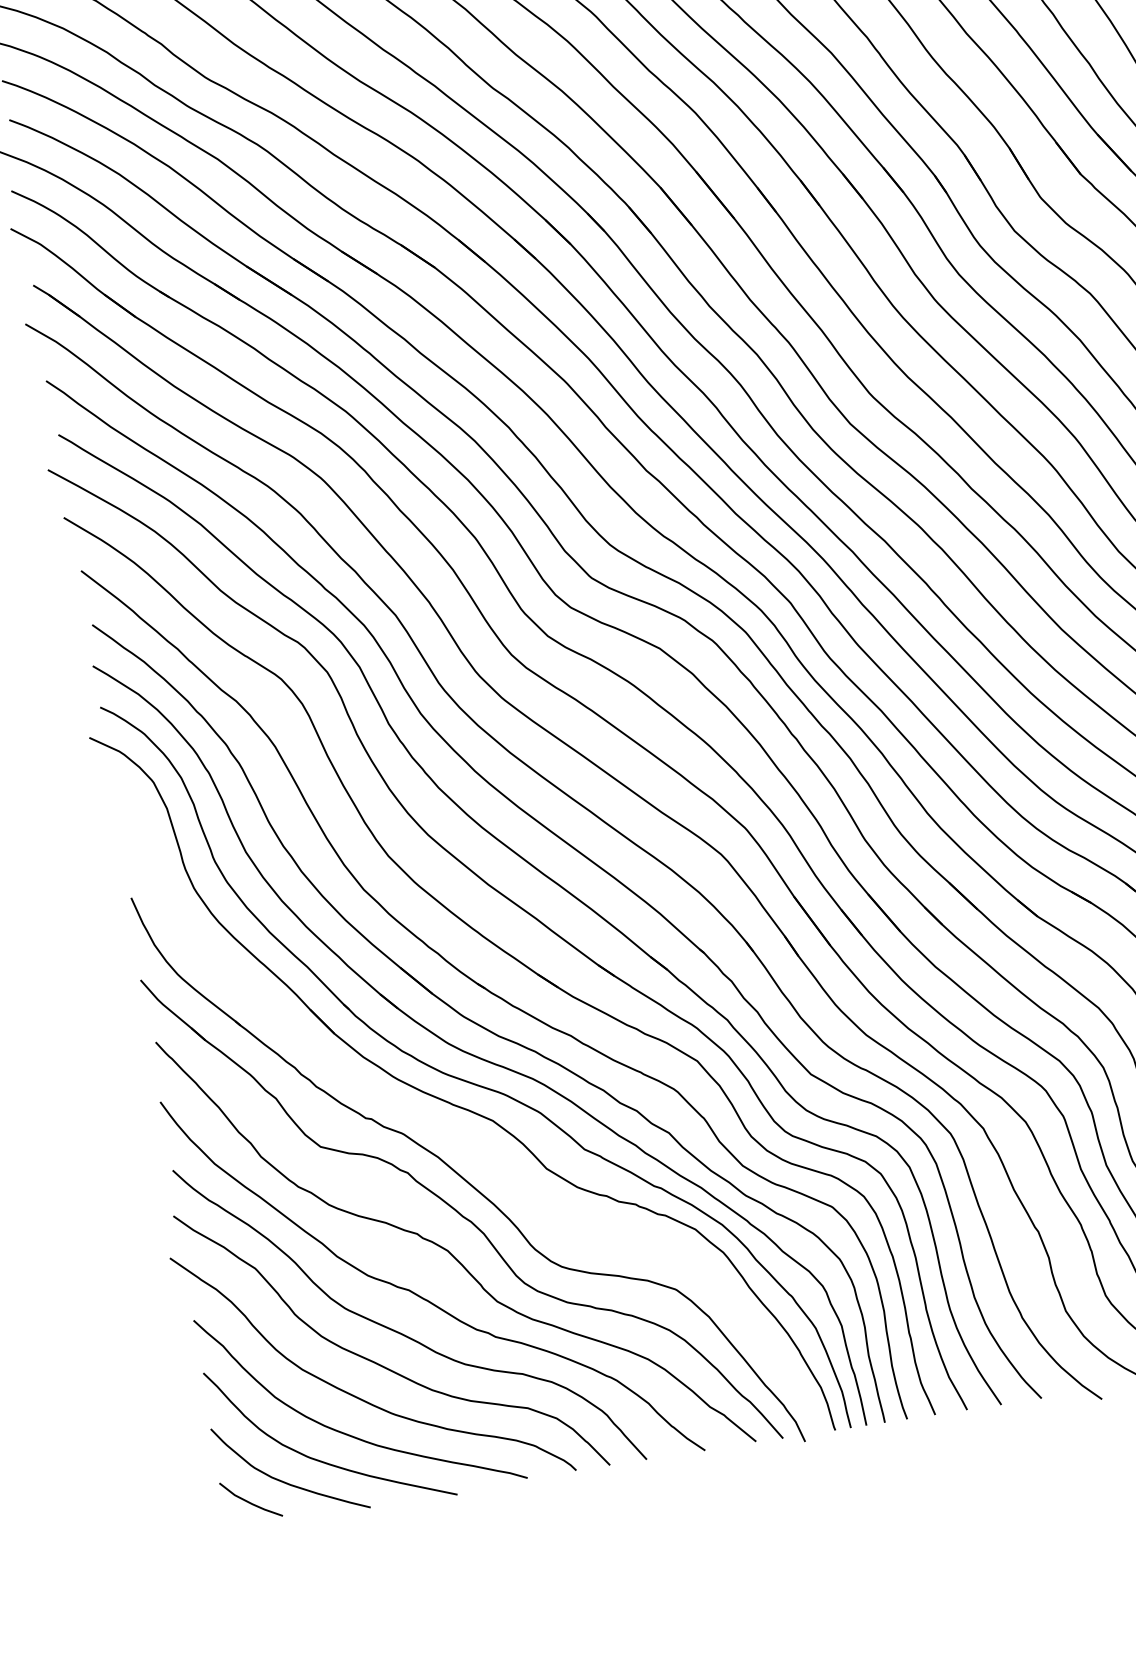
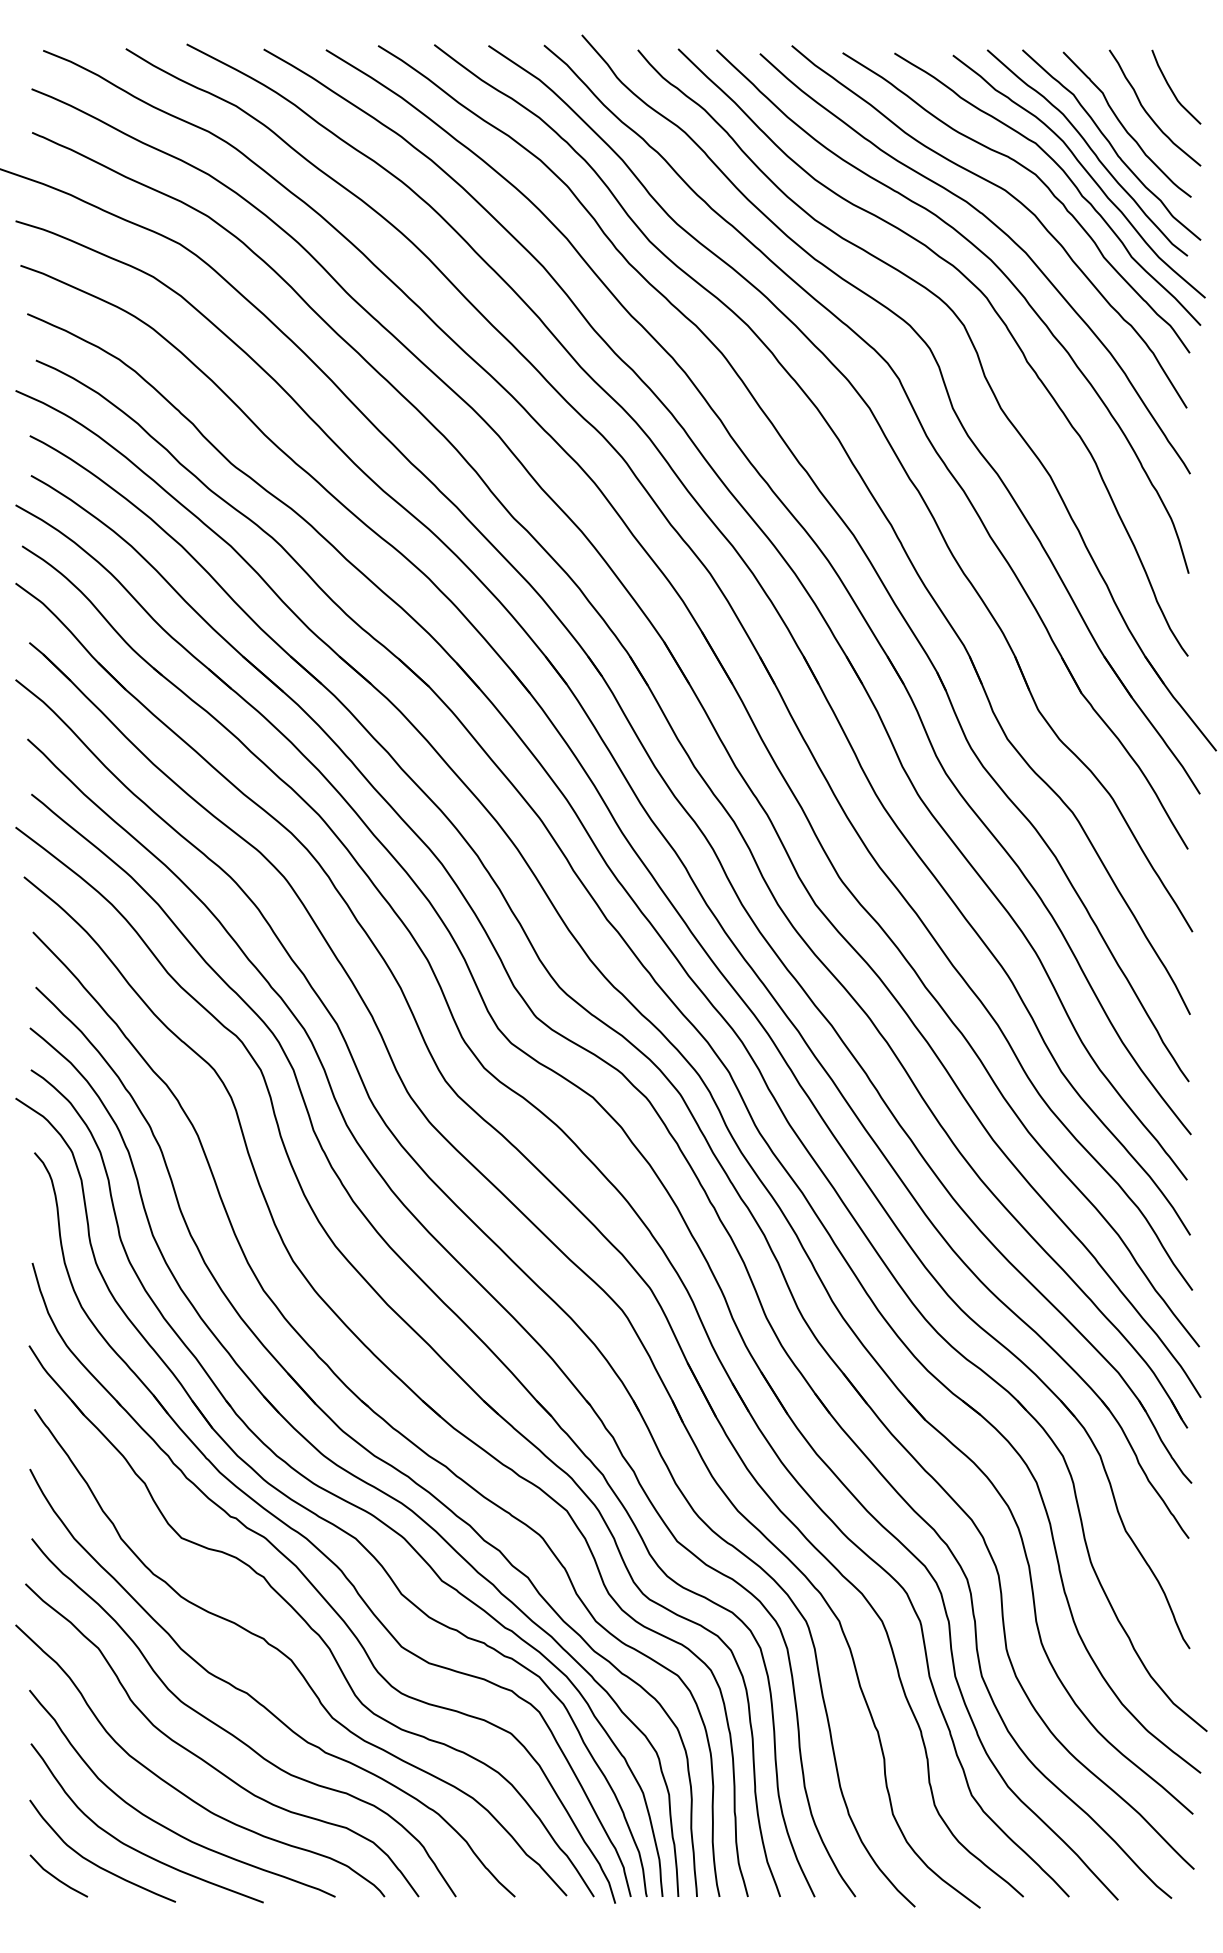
part: (451, 1132) -> (313, 1543), added

